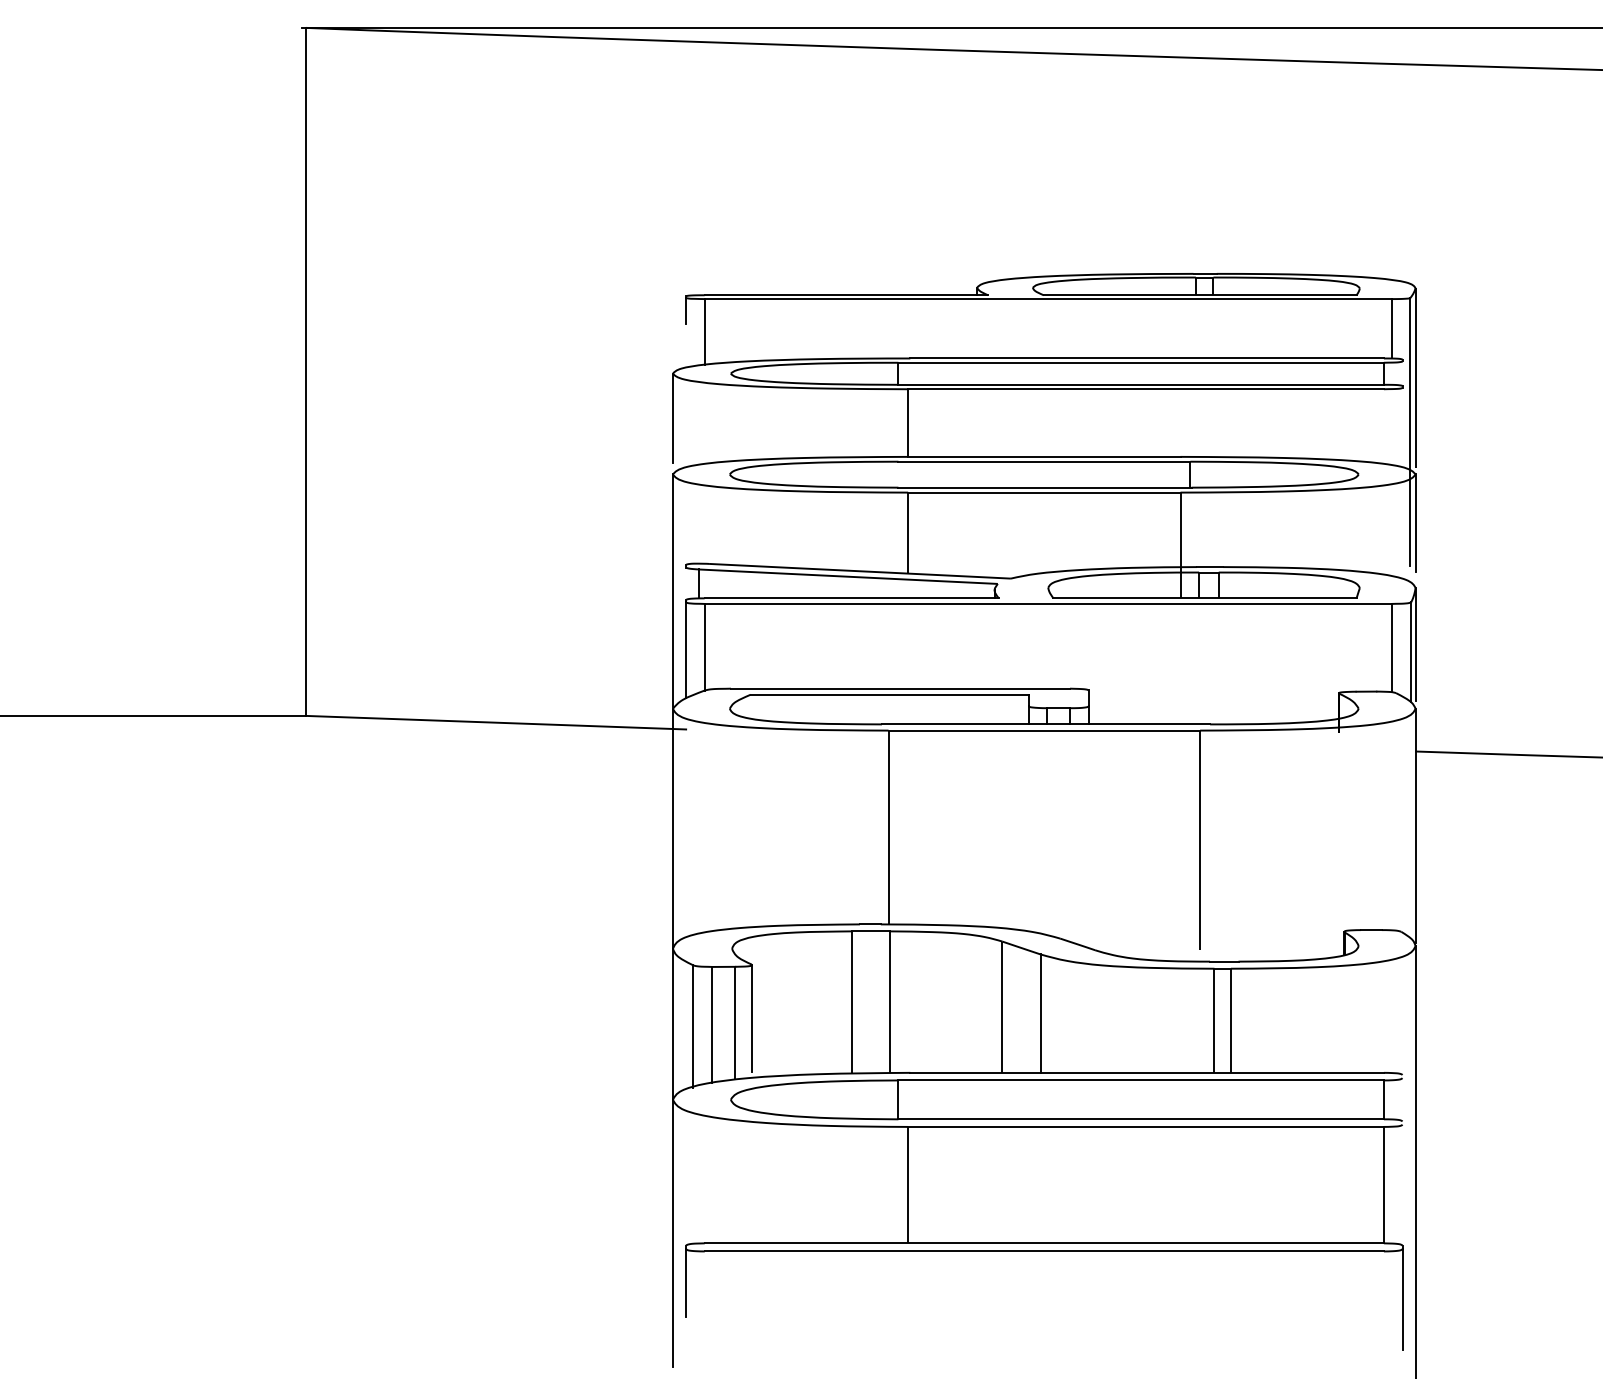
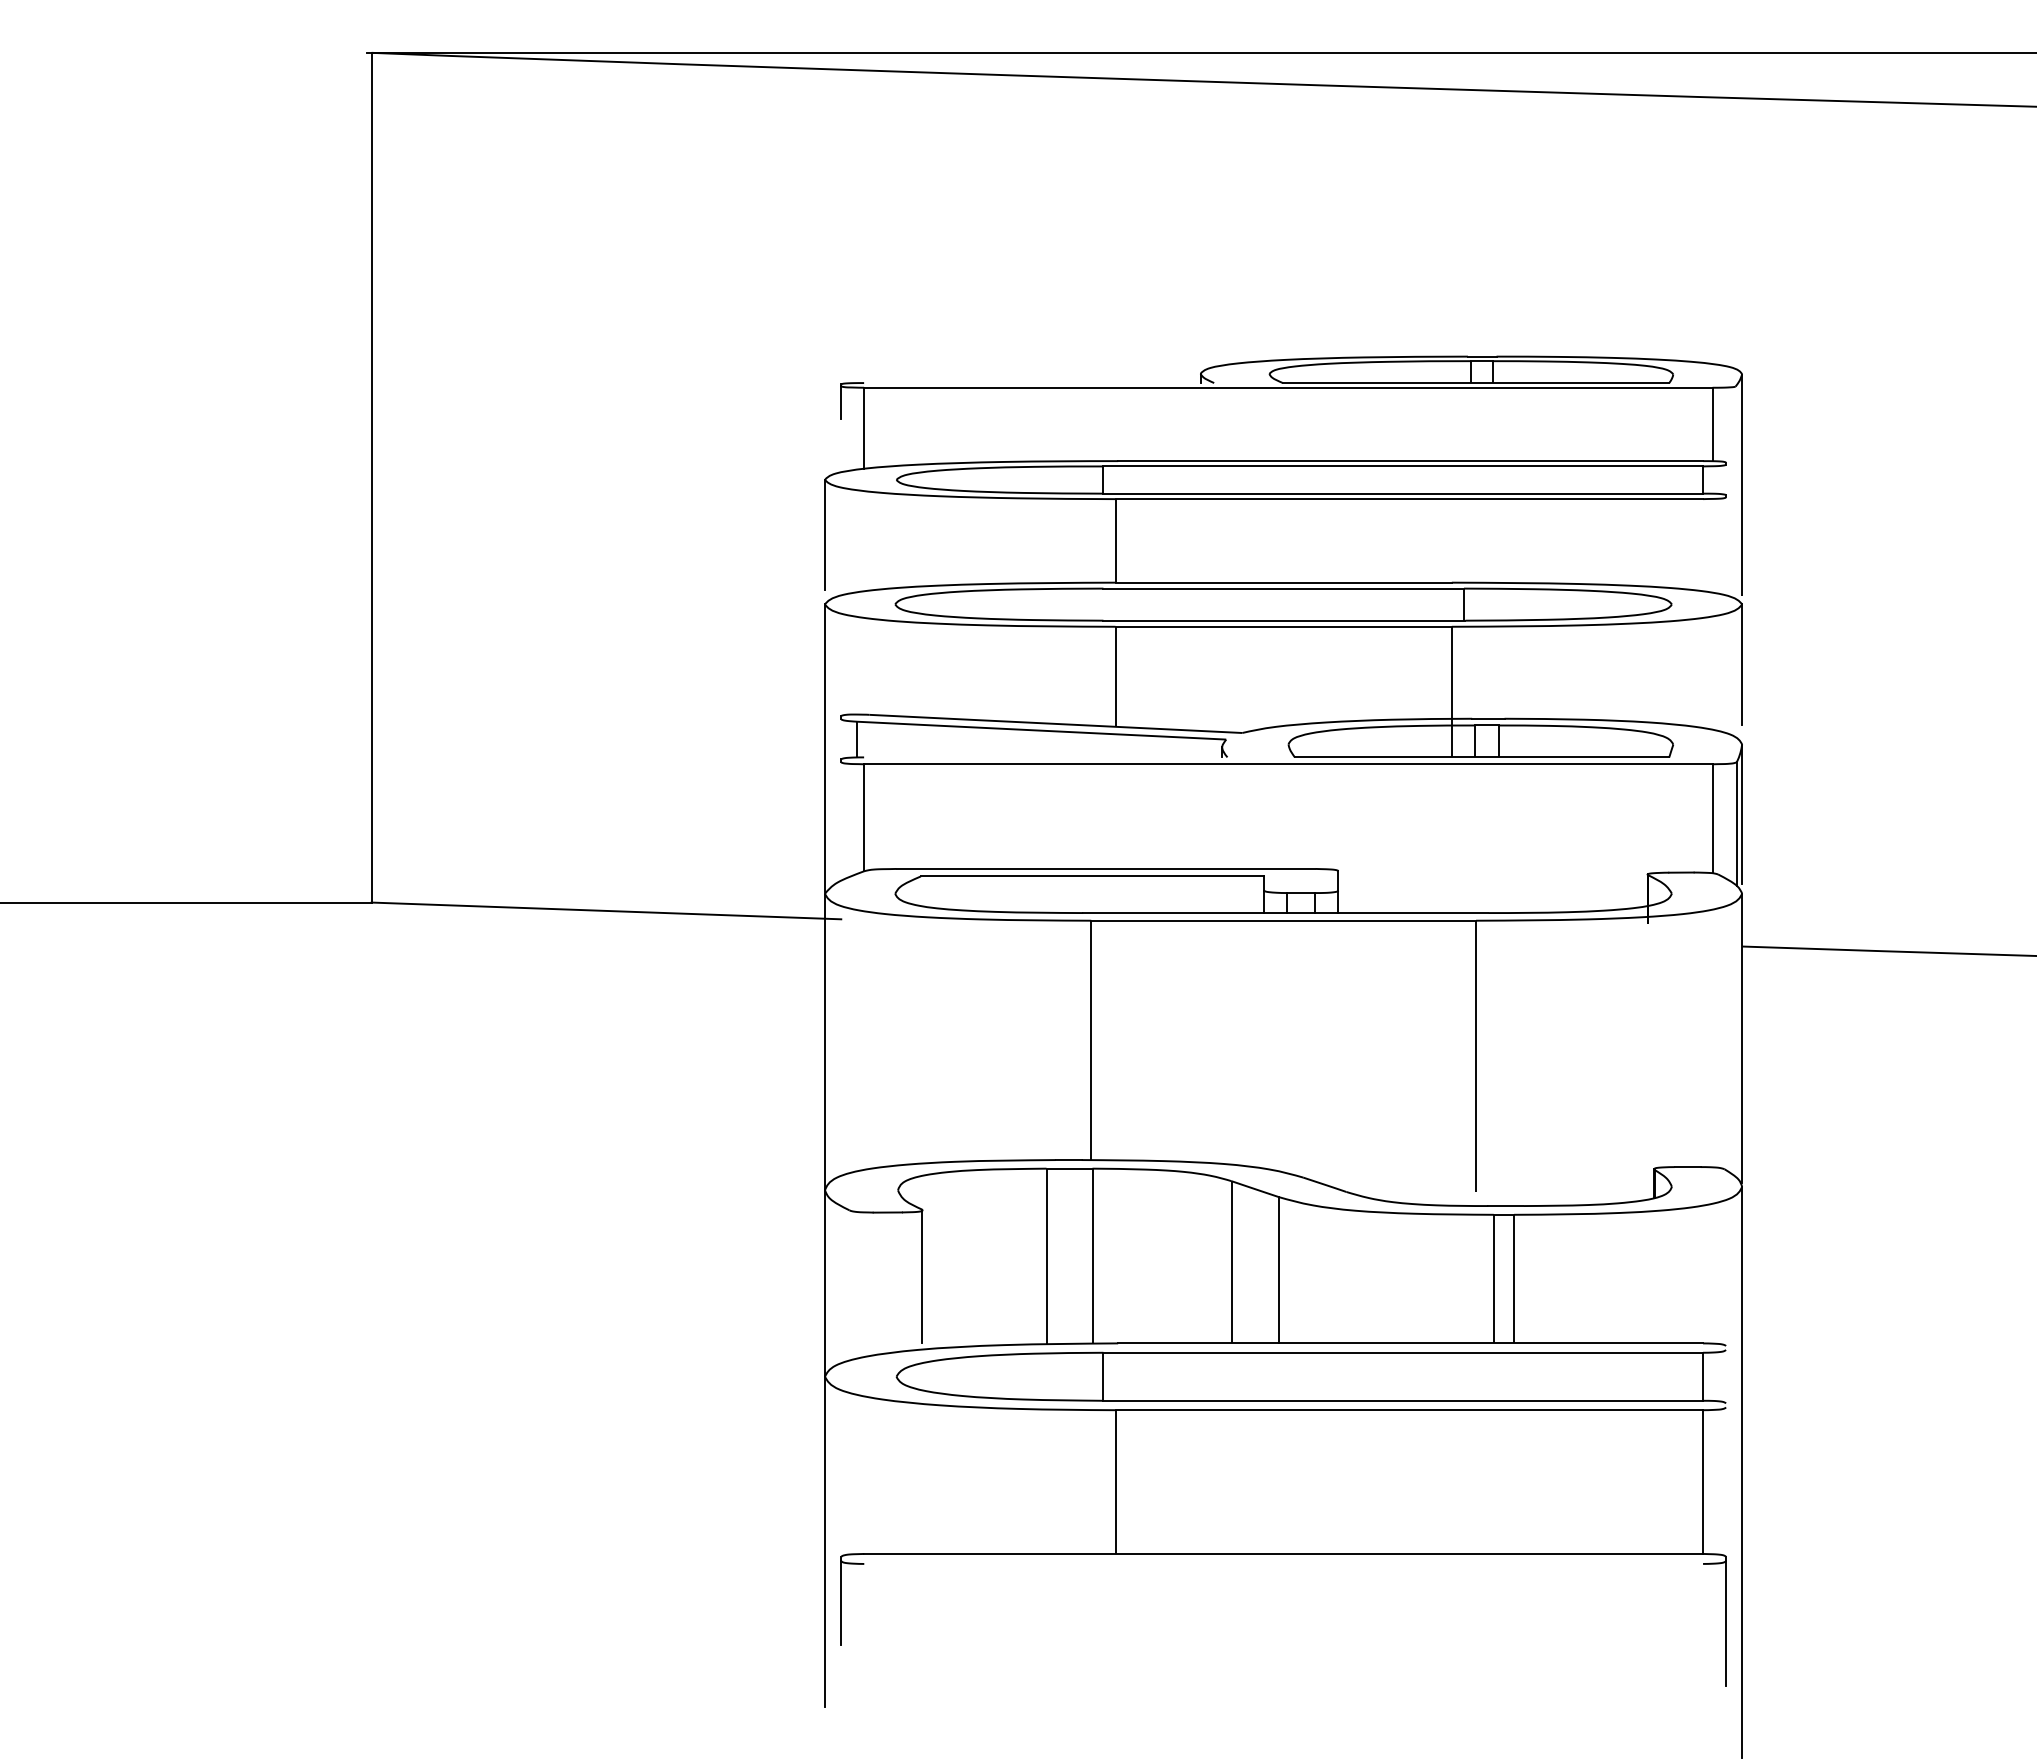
line: (846, 295) -> (1039, 383), removed
line: (1410, 431) -> (1735, 551), removed
line: (851, 598) -> (1045, 757), removed
line: (686, 650) -> (841, 821), removed
line: (734, 1023) -> (901, 1282), removed
line: (712, 1024) -> (873, 1283), removed
line: (692, 1025) -> (849, 1285), removed
line: (1044, 1251) -> (1283, 1563), removed

